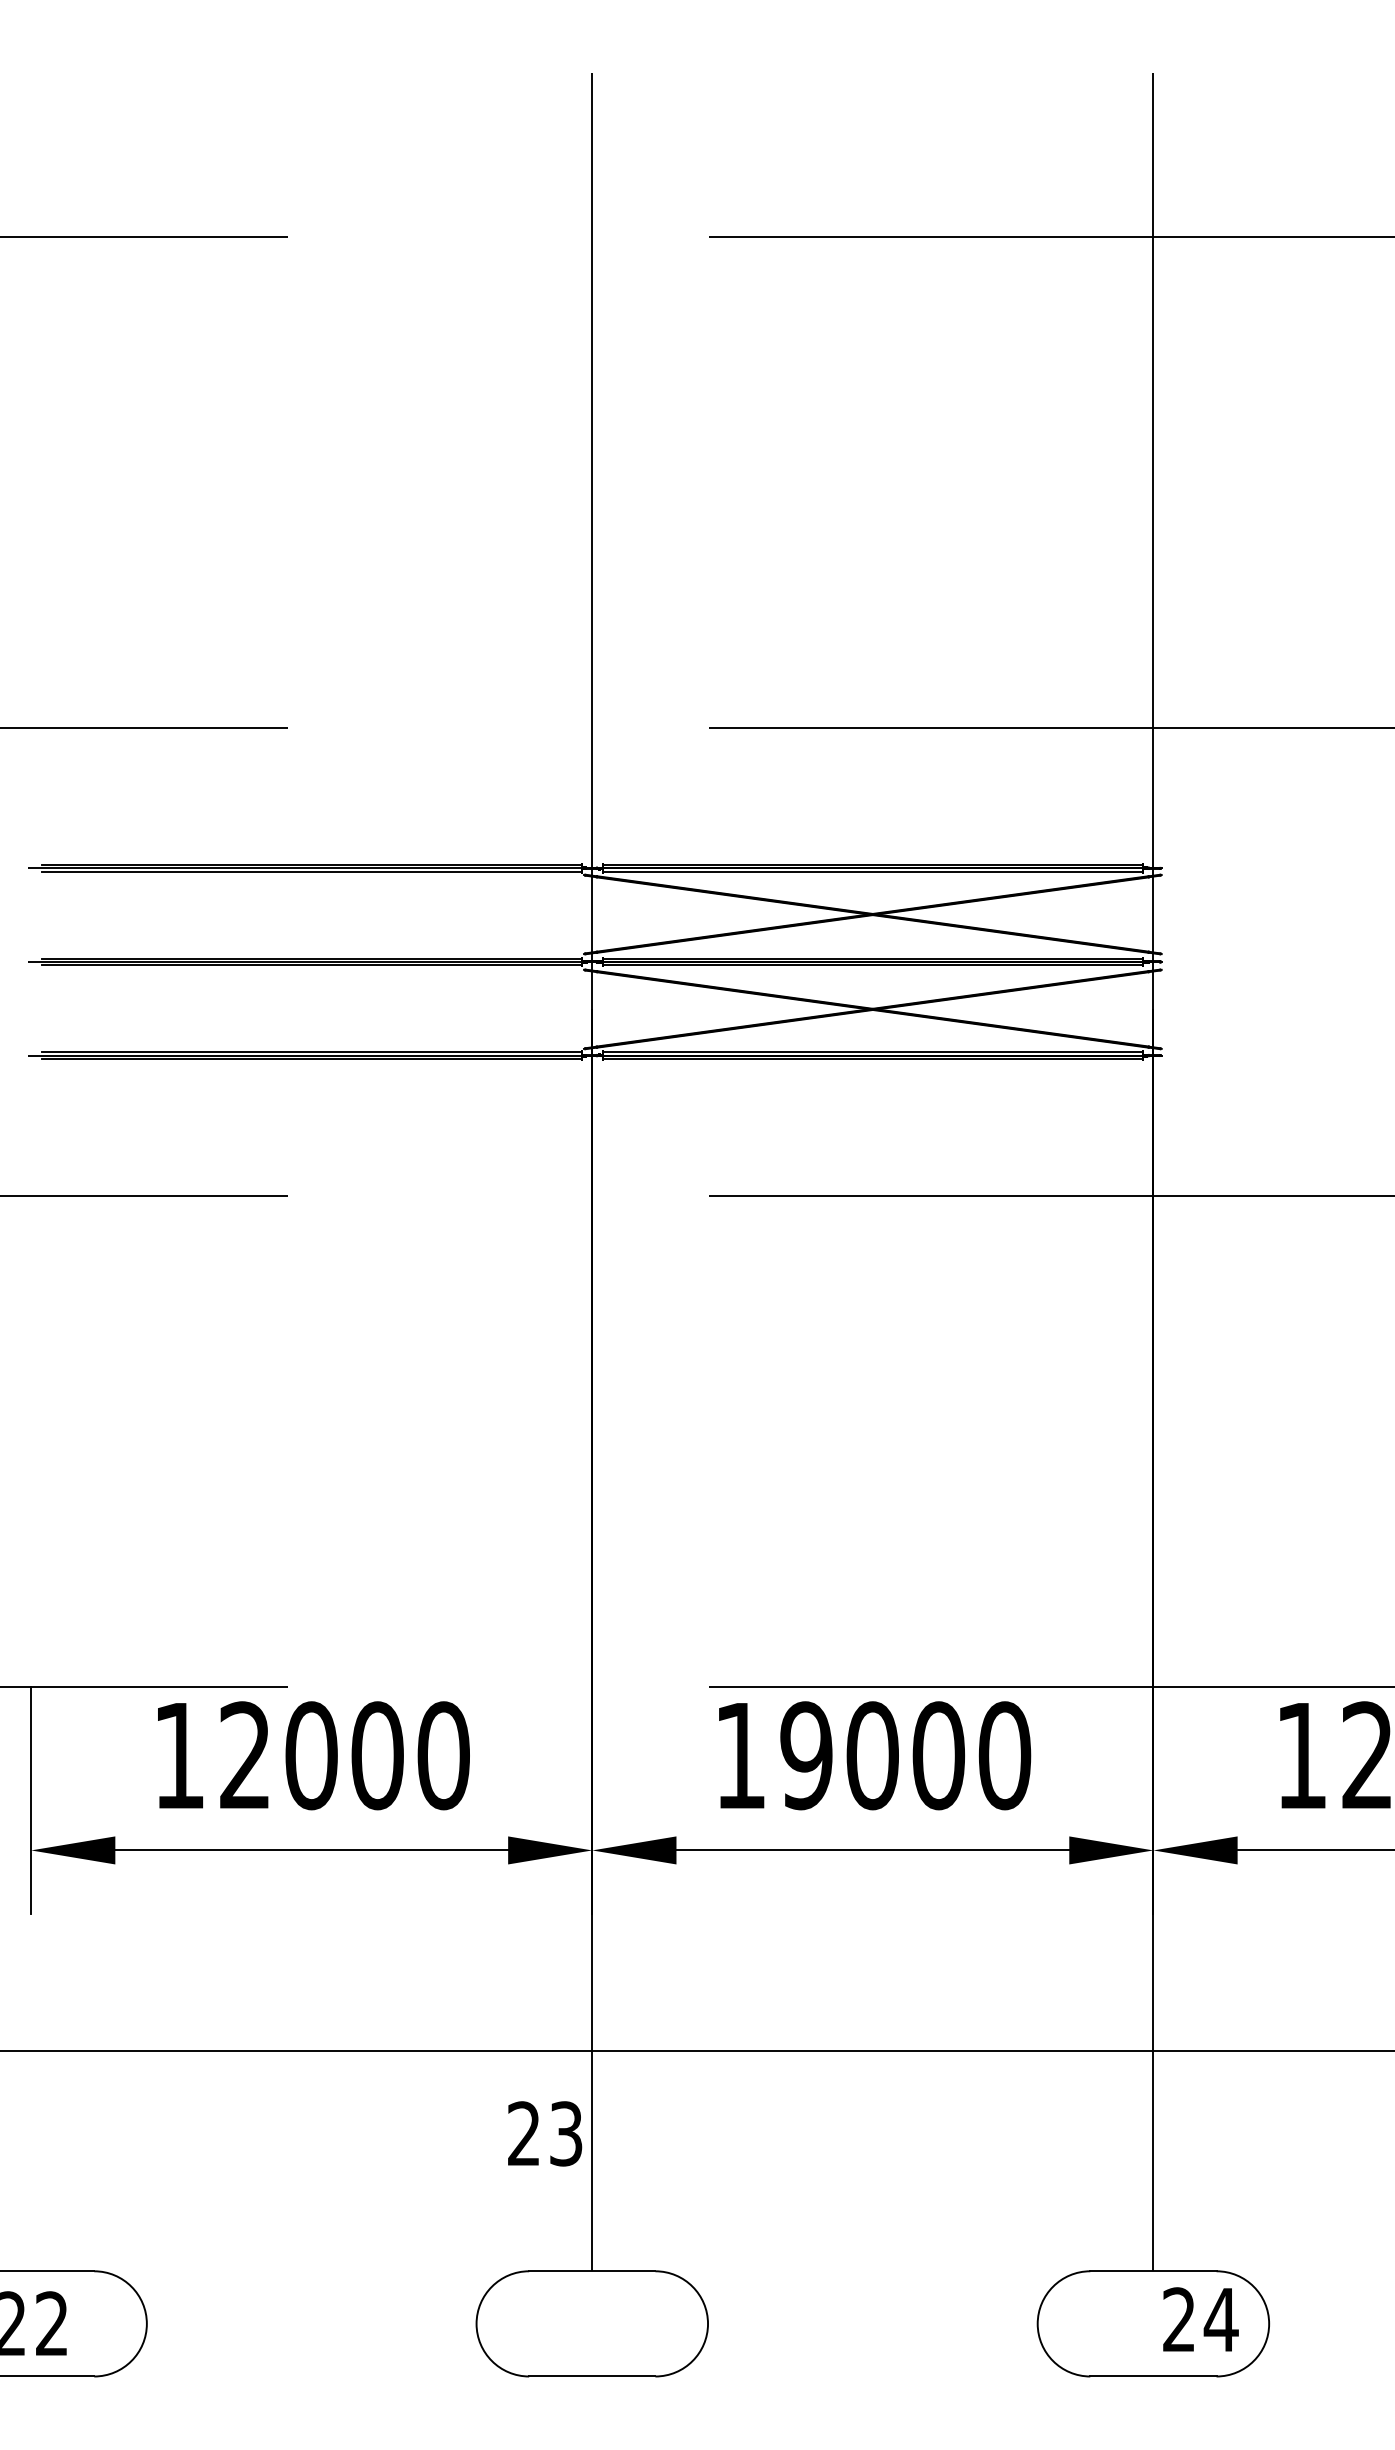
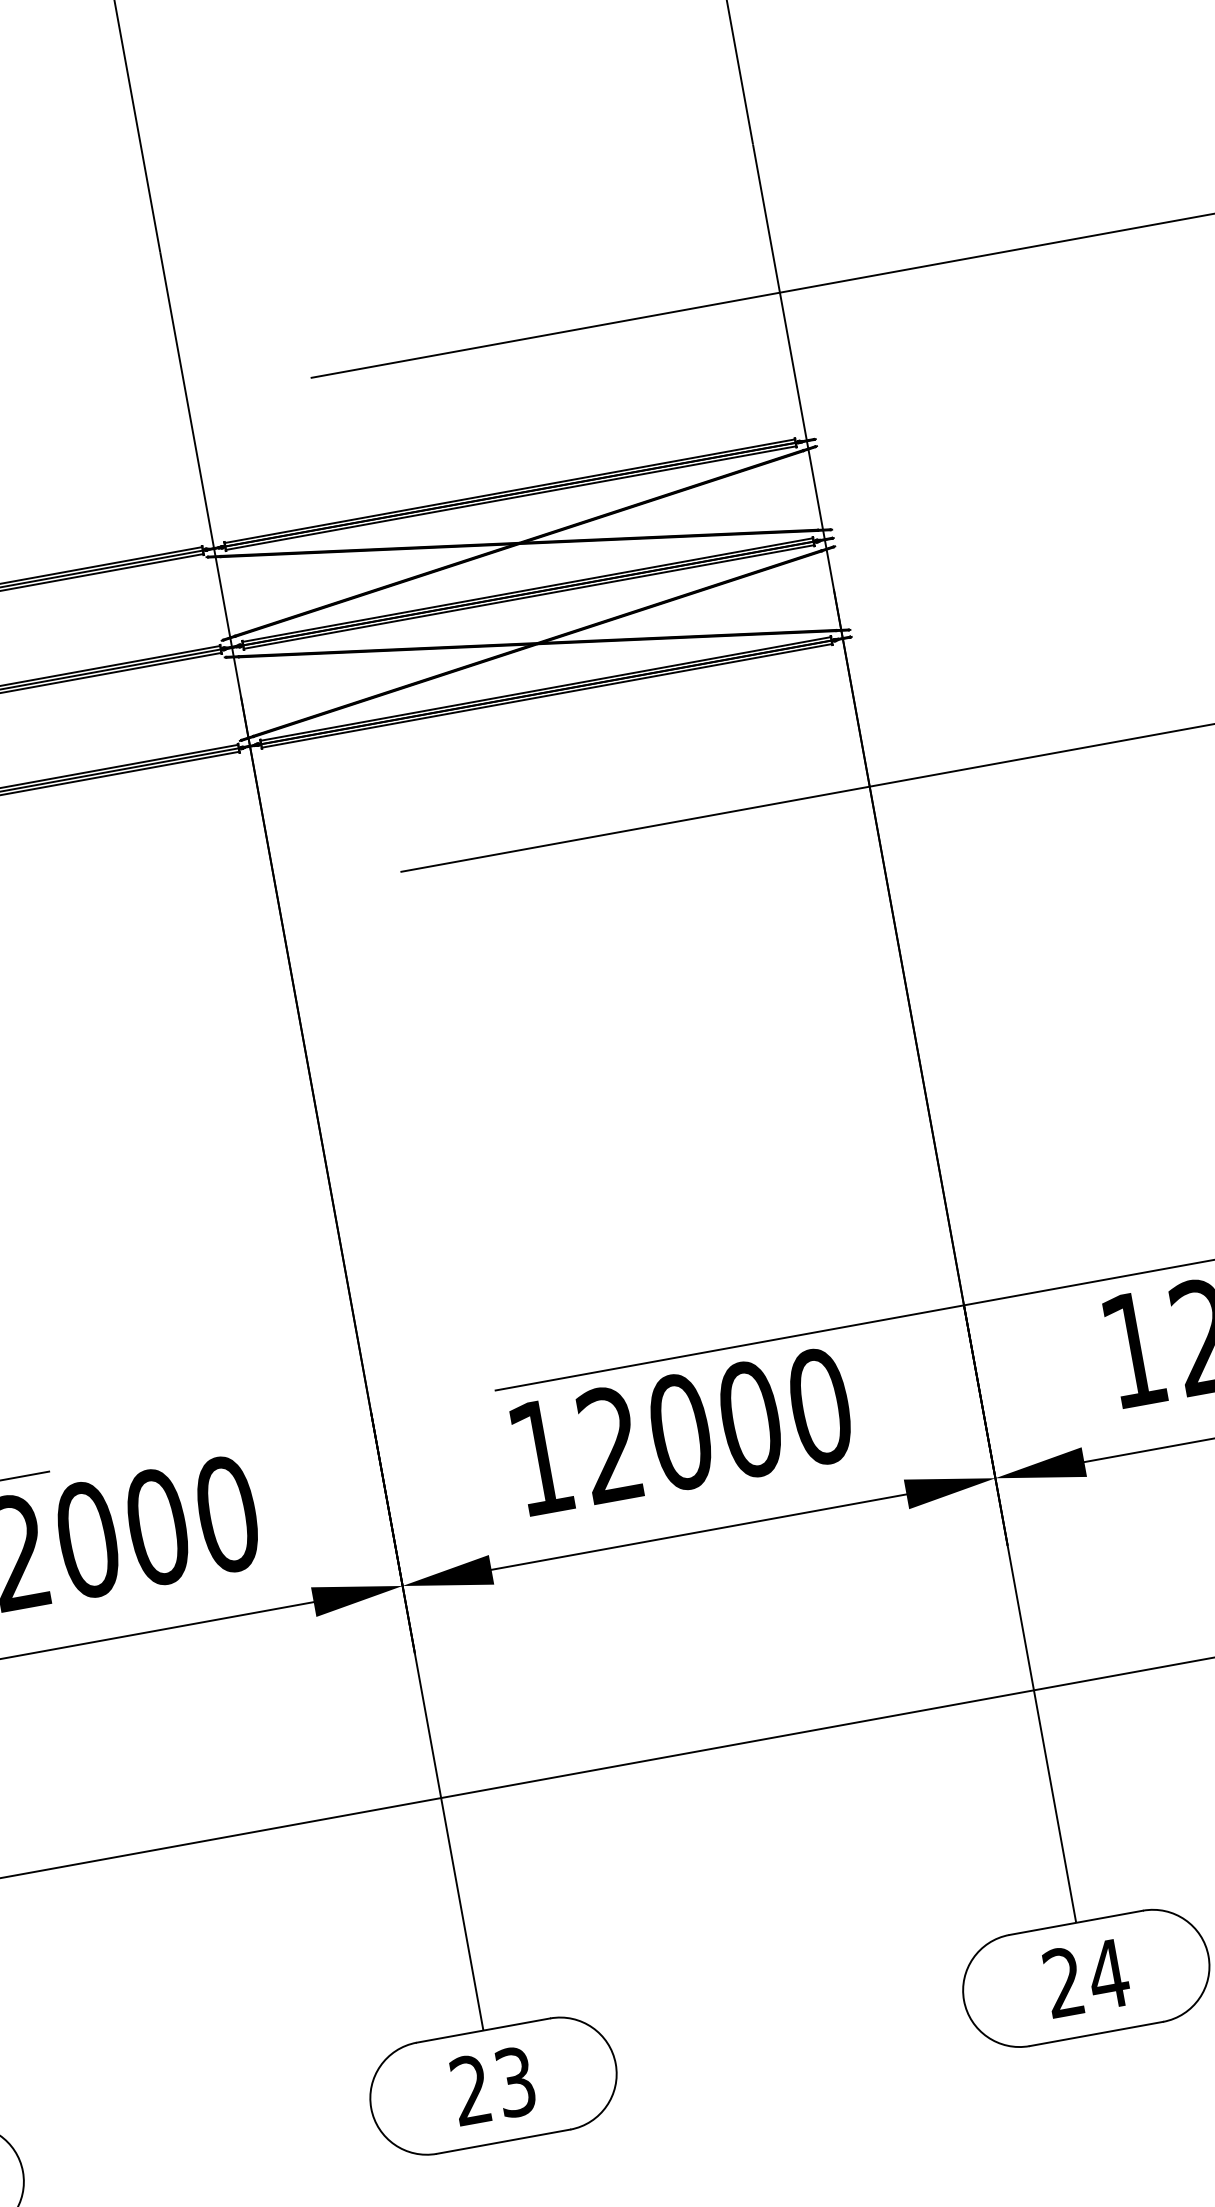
text: (806, 1755) -> (610, 1444), 19000 -> 12000
text: (545, 2133) -> (493, 2085), moved
text: (1200, 2319) -> (1086, 1977), moved

